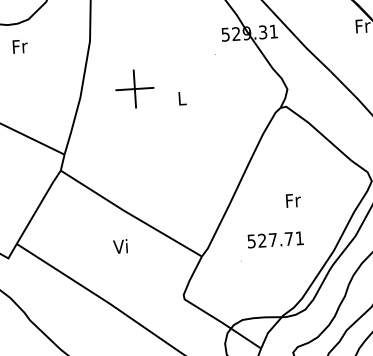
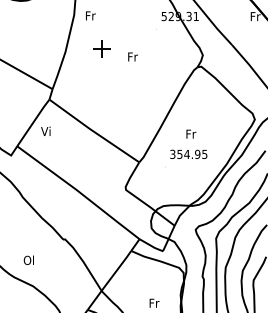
text: (19, 46) -> (90, 15), moved
part: (134, 88) -> (101, 48), size x0.7
text: (181, 97) -> (132, 56), L -> Fr
text: (293, 199) -> (191, 133), moved
text: (275, 240) -> (188, 154), 527.71 -> 354.95
text: (119, 245) -> (45, 130), moved

